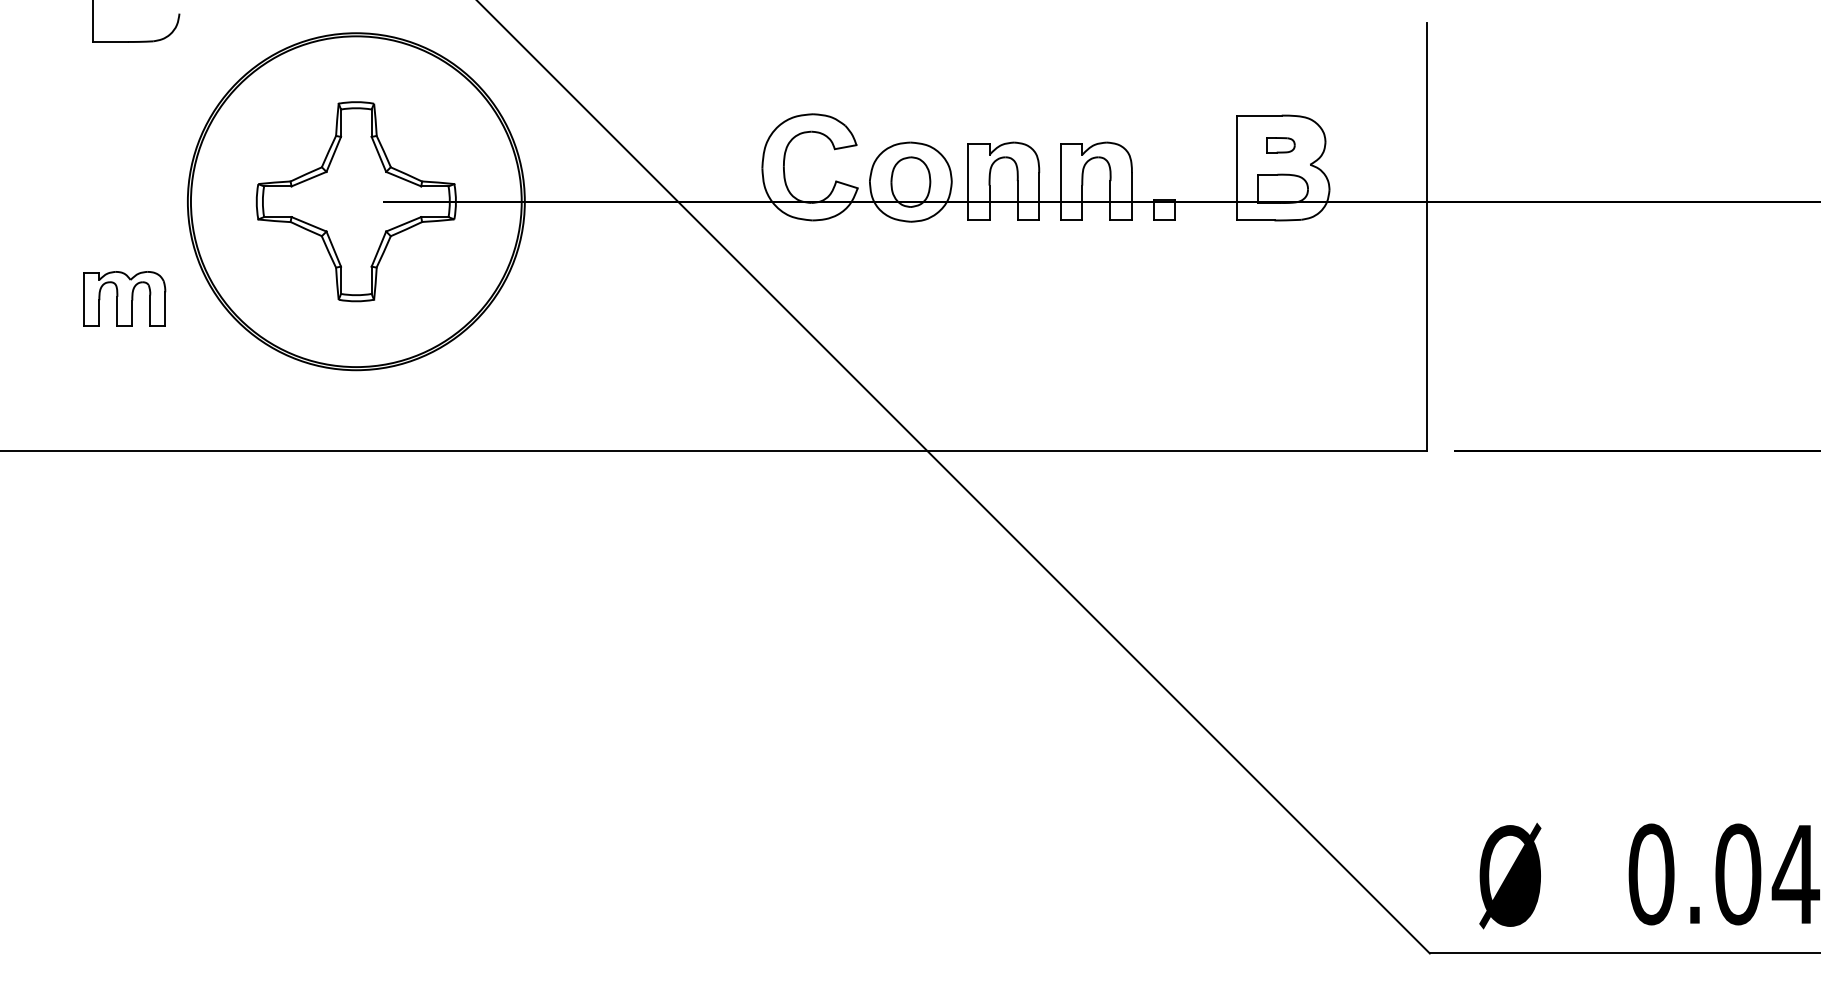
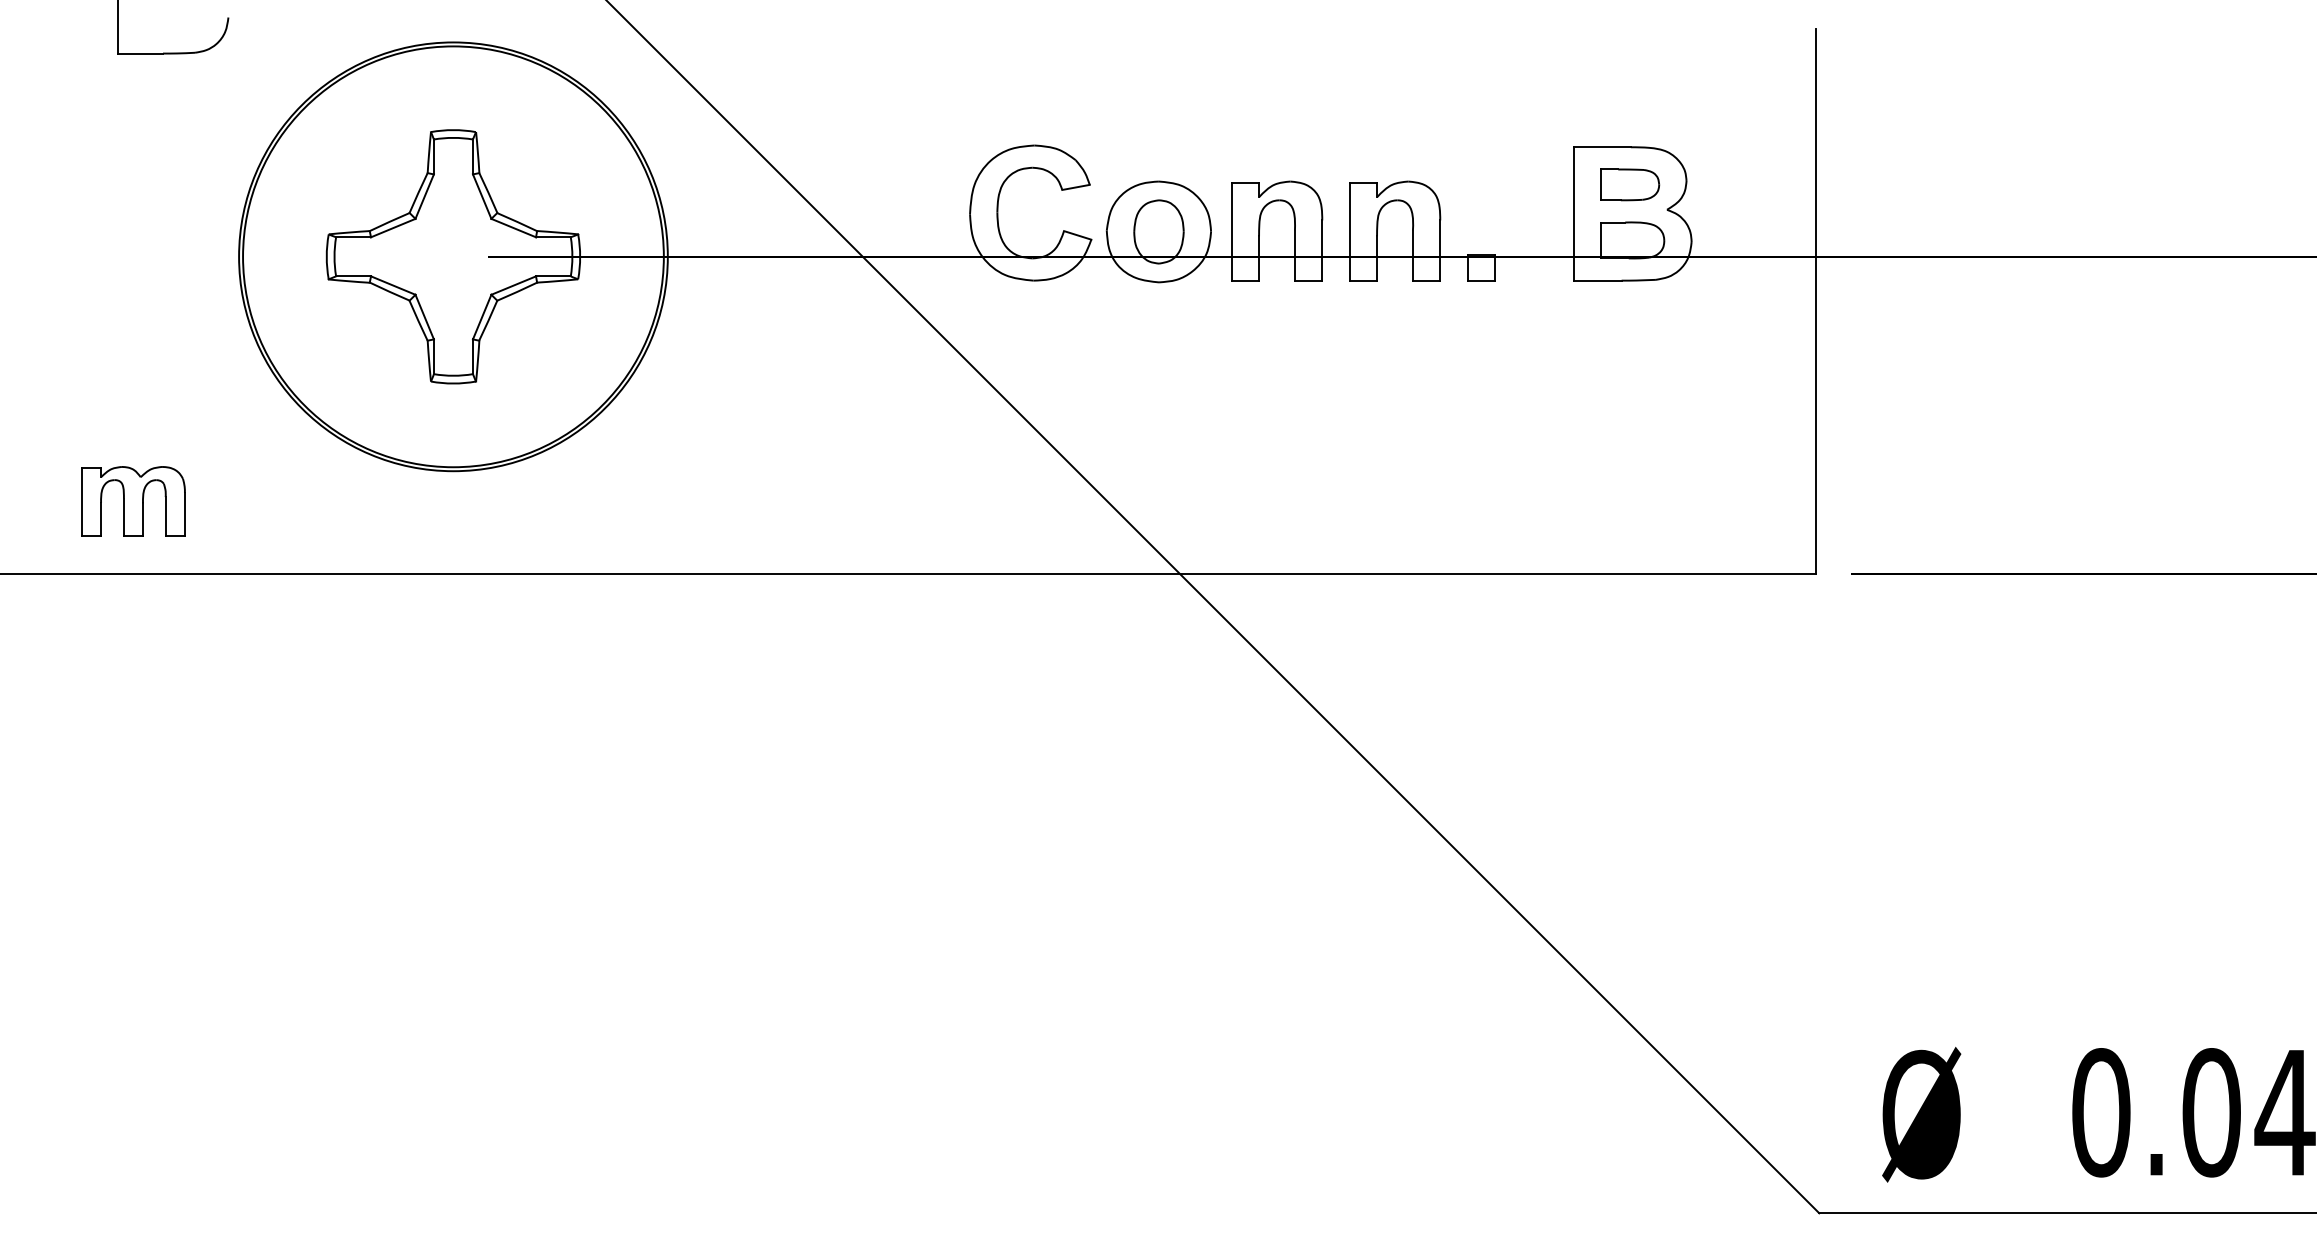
part: (1280, 145) -> (1629, 185), size x1.67
part: (124, 298) -> (133, 500), moved

